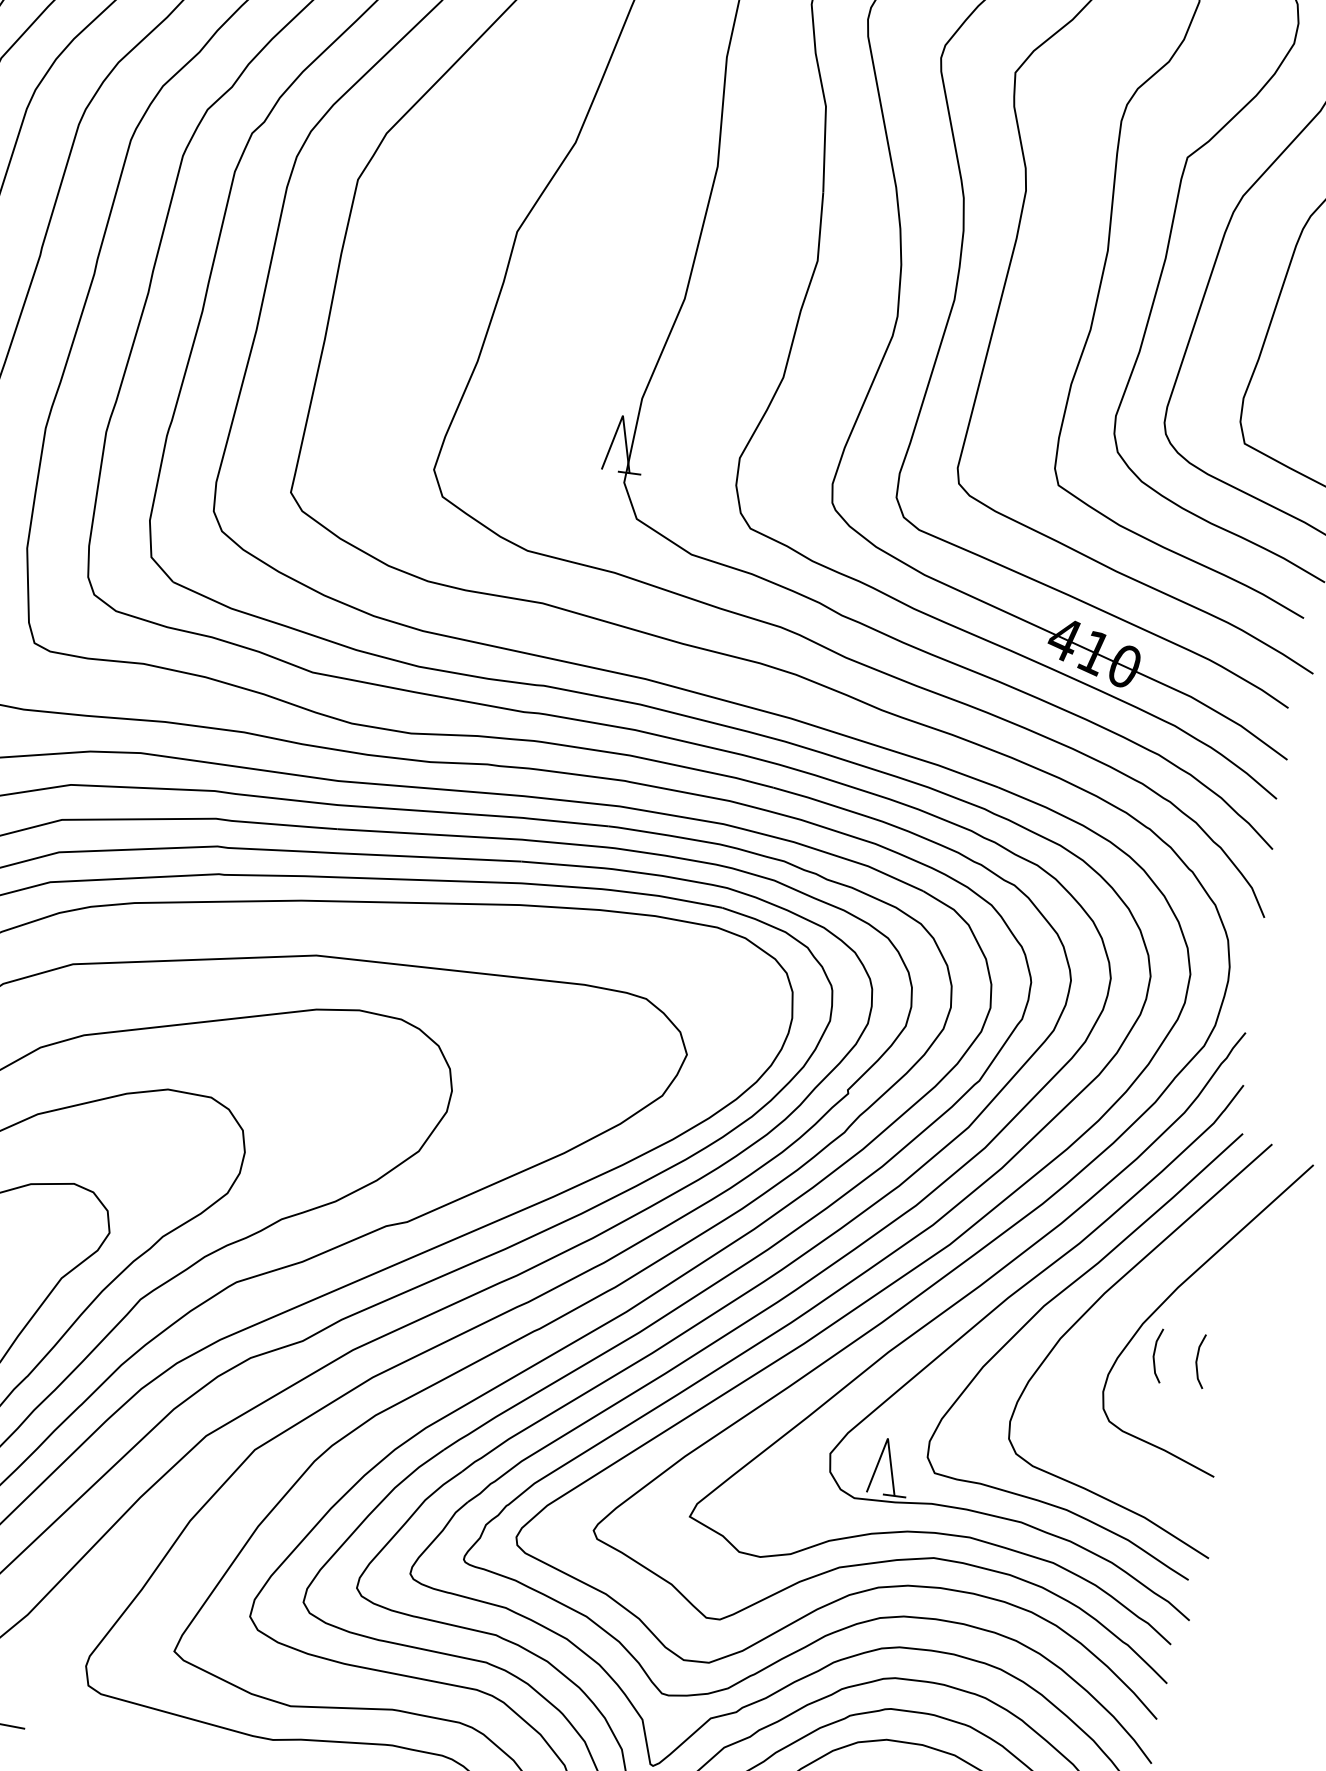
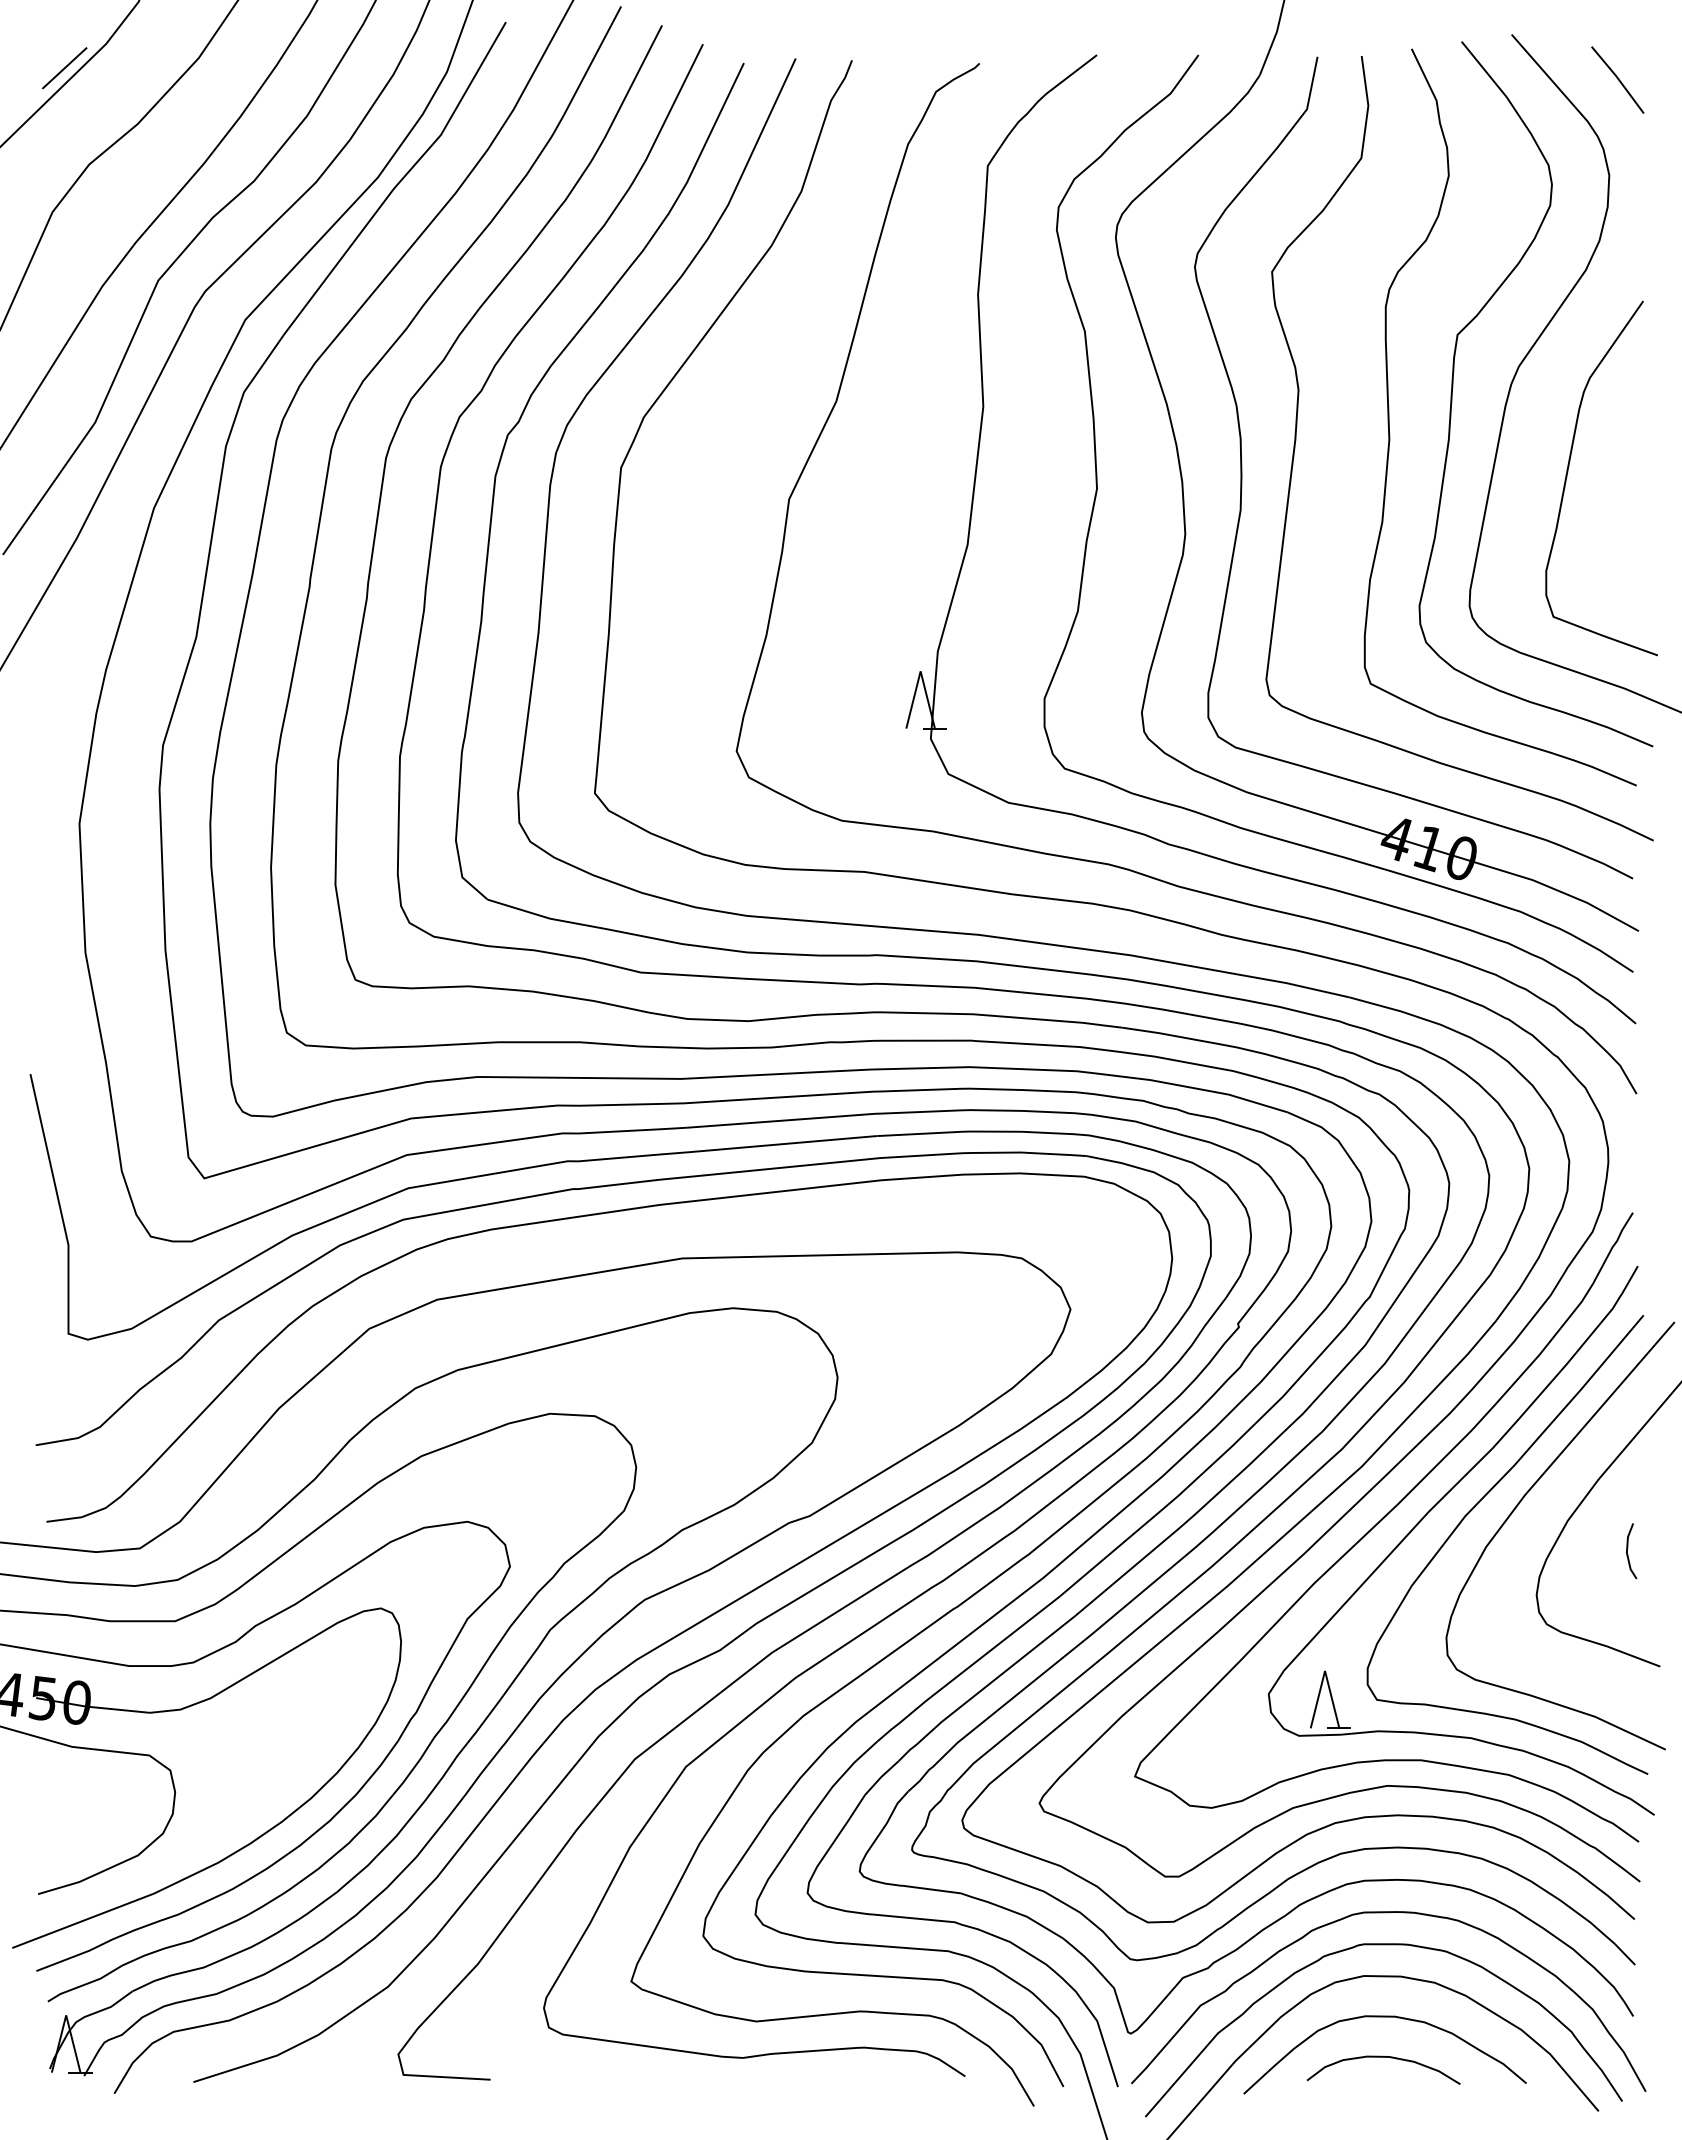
line: (1154, 1355) -> (1583, 1551), removed

